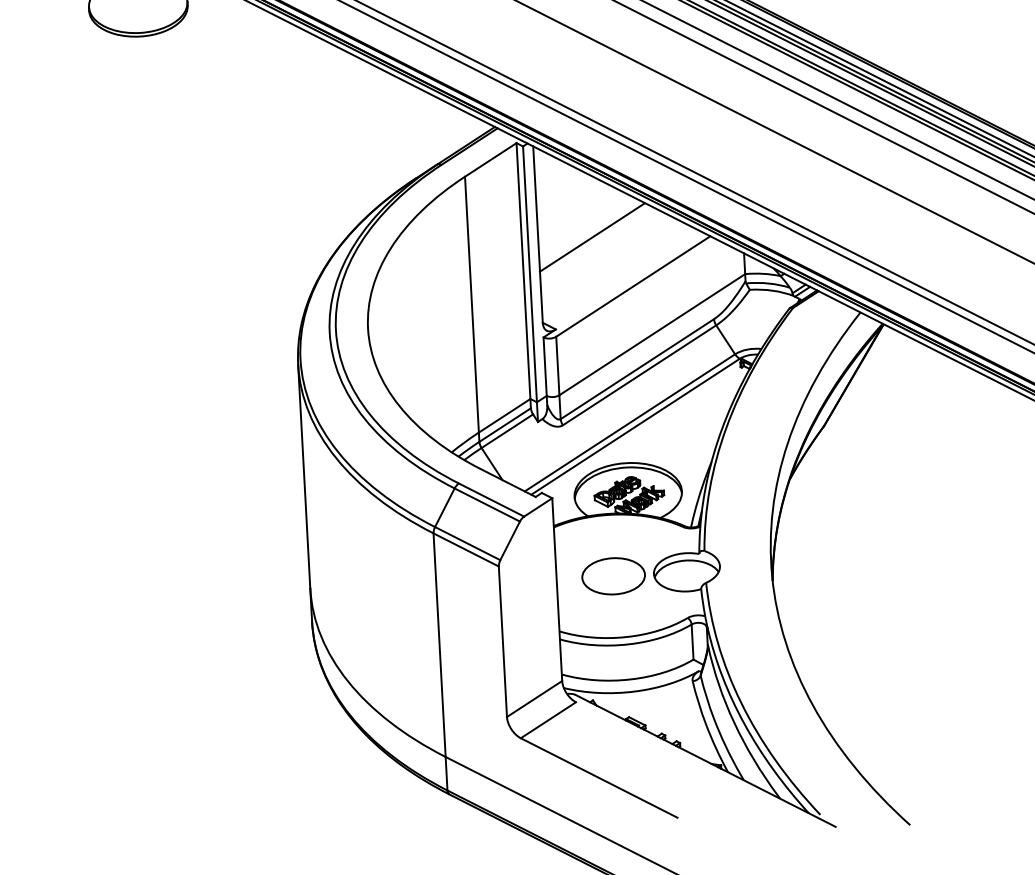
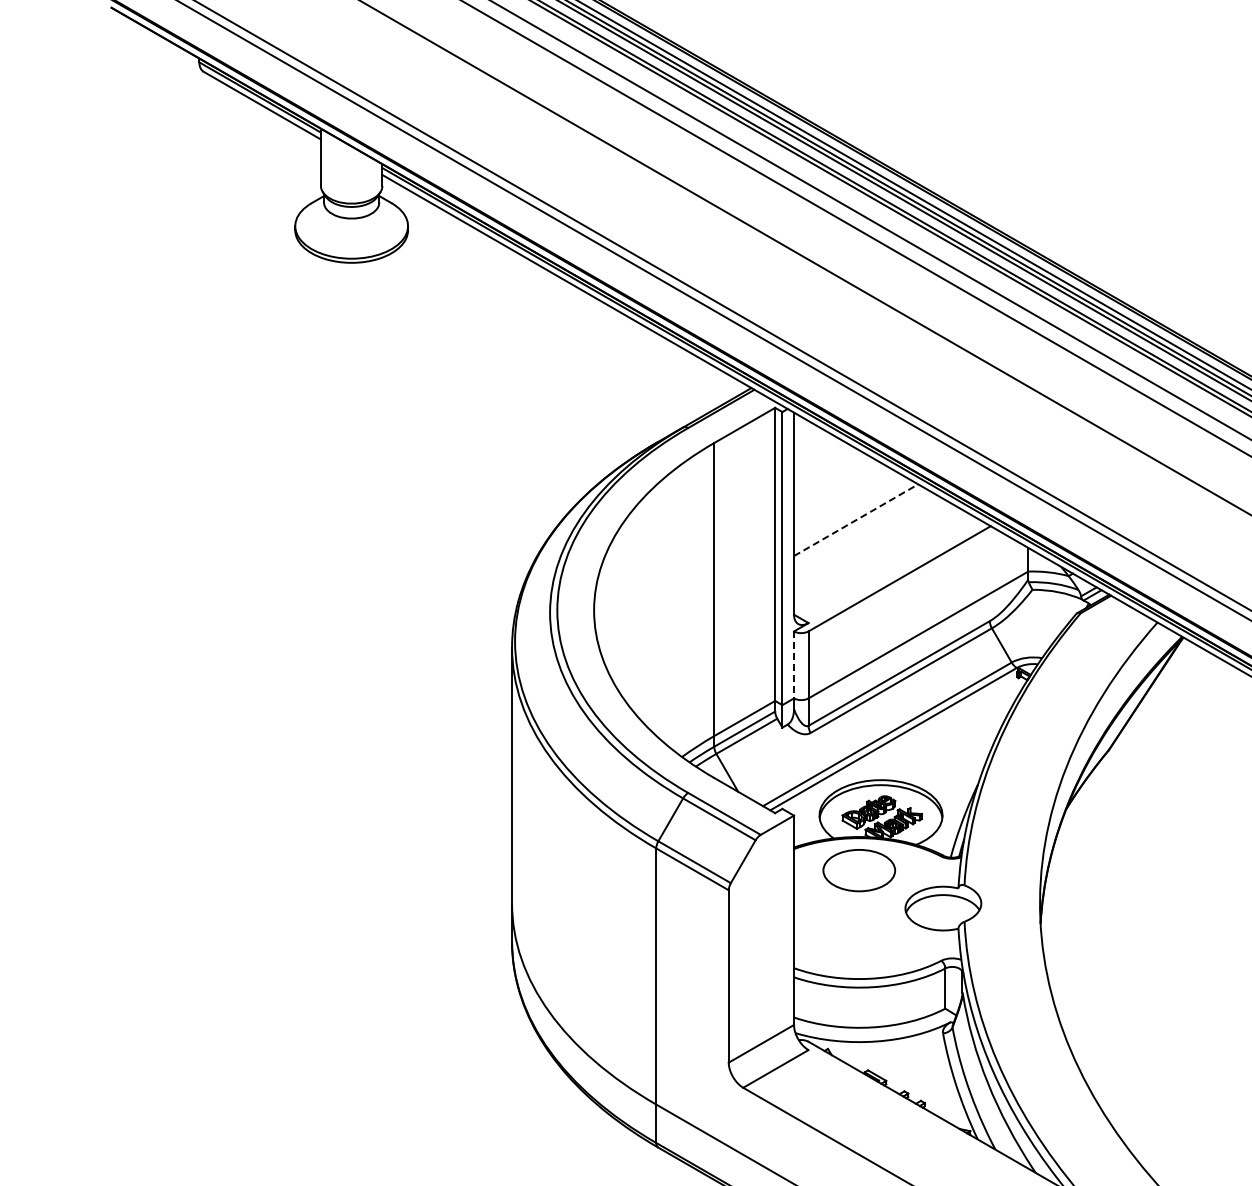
line: (592, 237) -> (856, 520), solid -> dashed
line: (545, 367) -> (794, 665), solid -> dashed
part: (613, 576) -> (859, 870), moved

